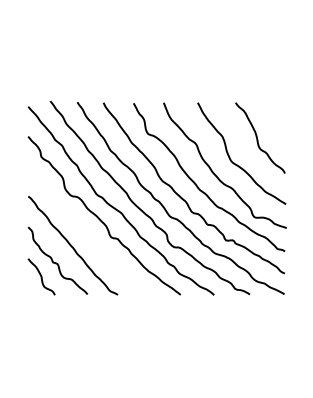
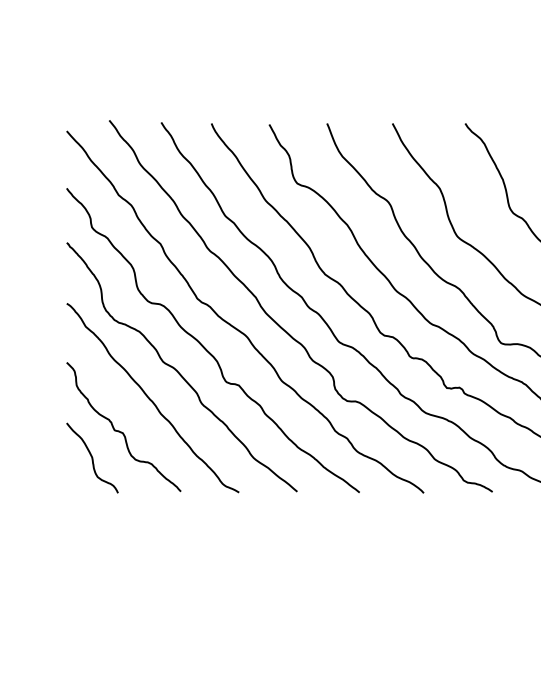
curve: (85, 230) -> (176, 368), added

